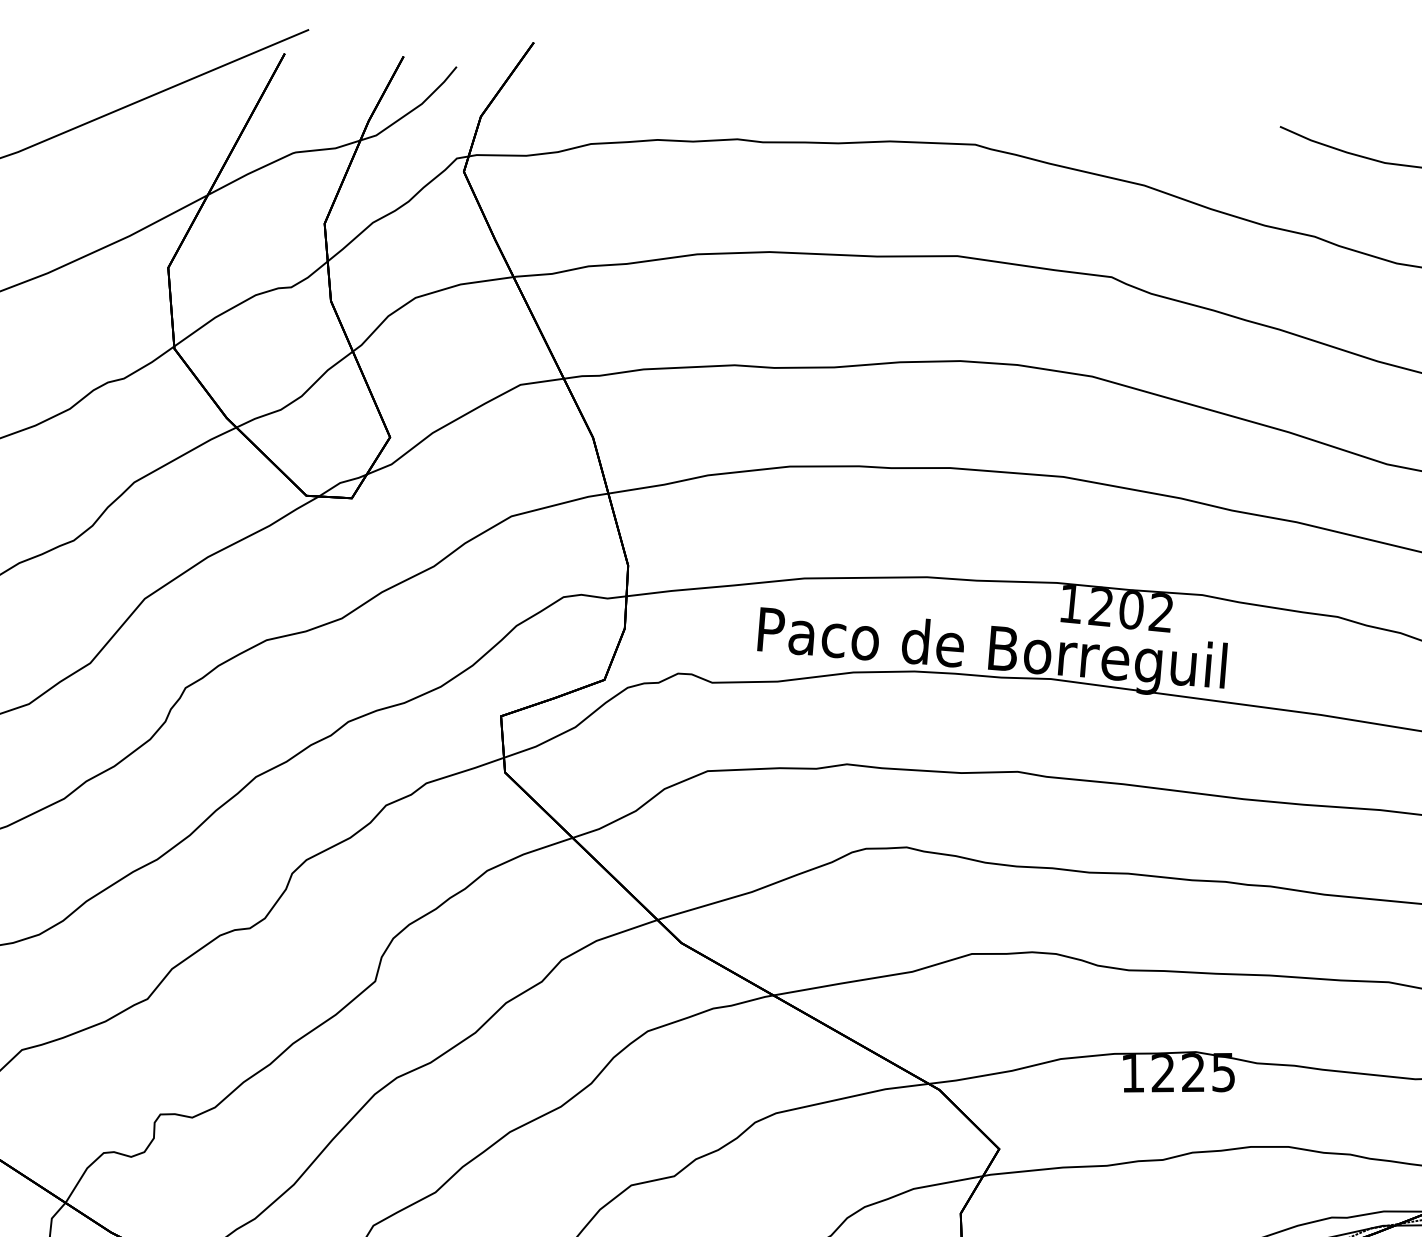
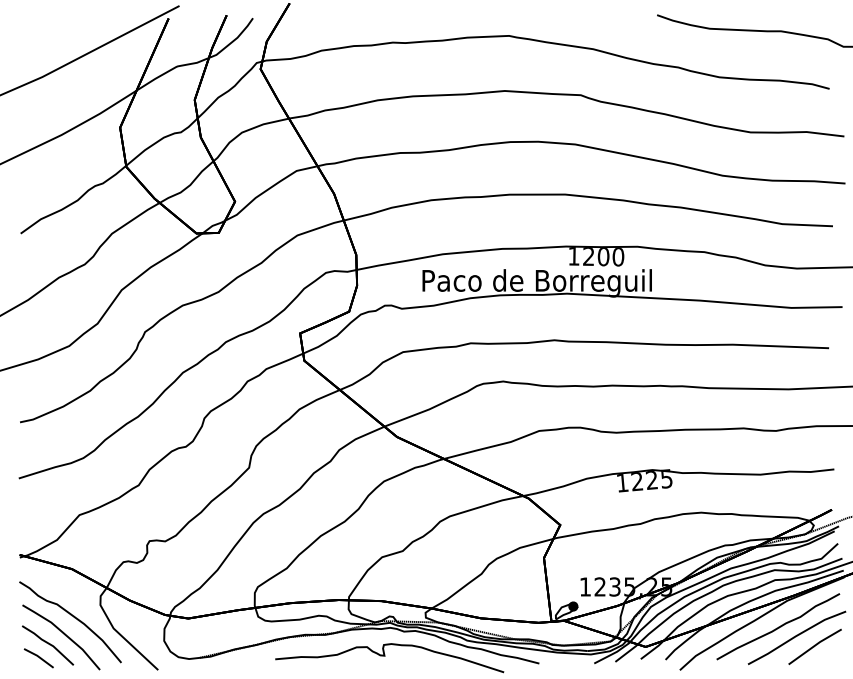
text: (1161, 613) -> (618, 257), 1202 -> 1200

